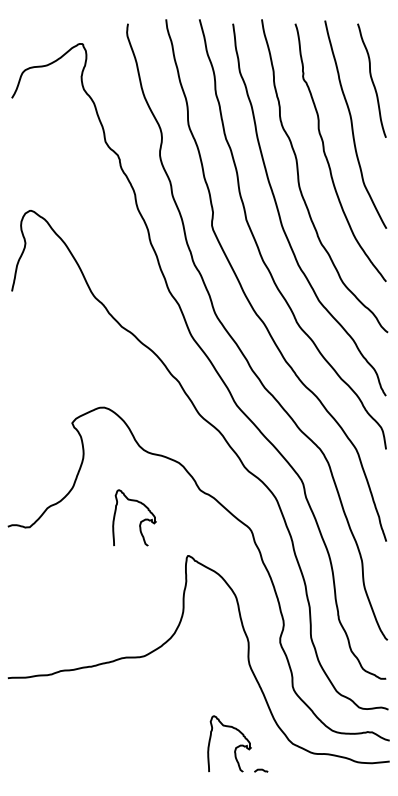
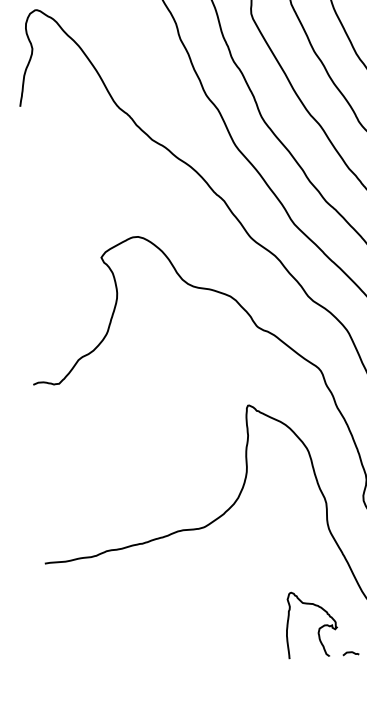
curve: (140, 521) -> (189, 368), removed

